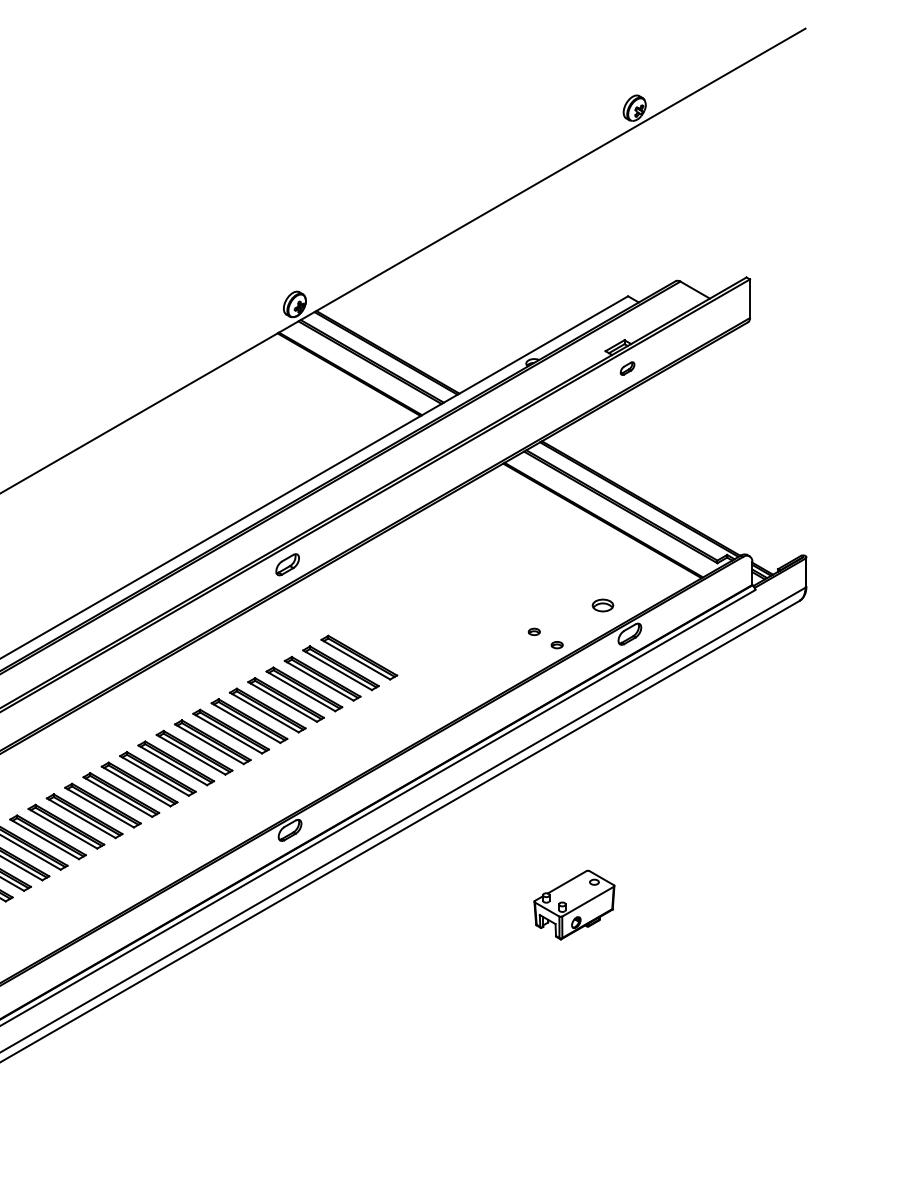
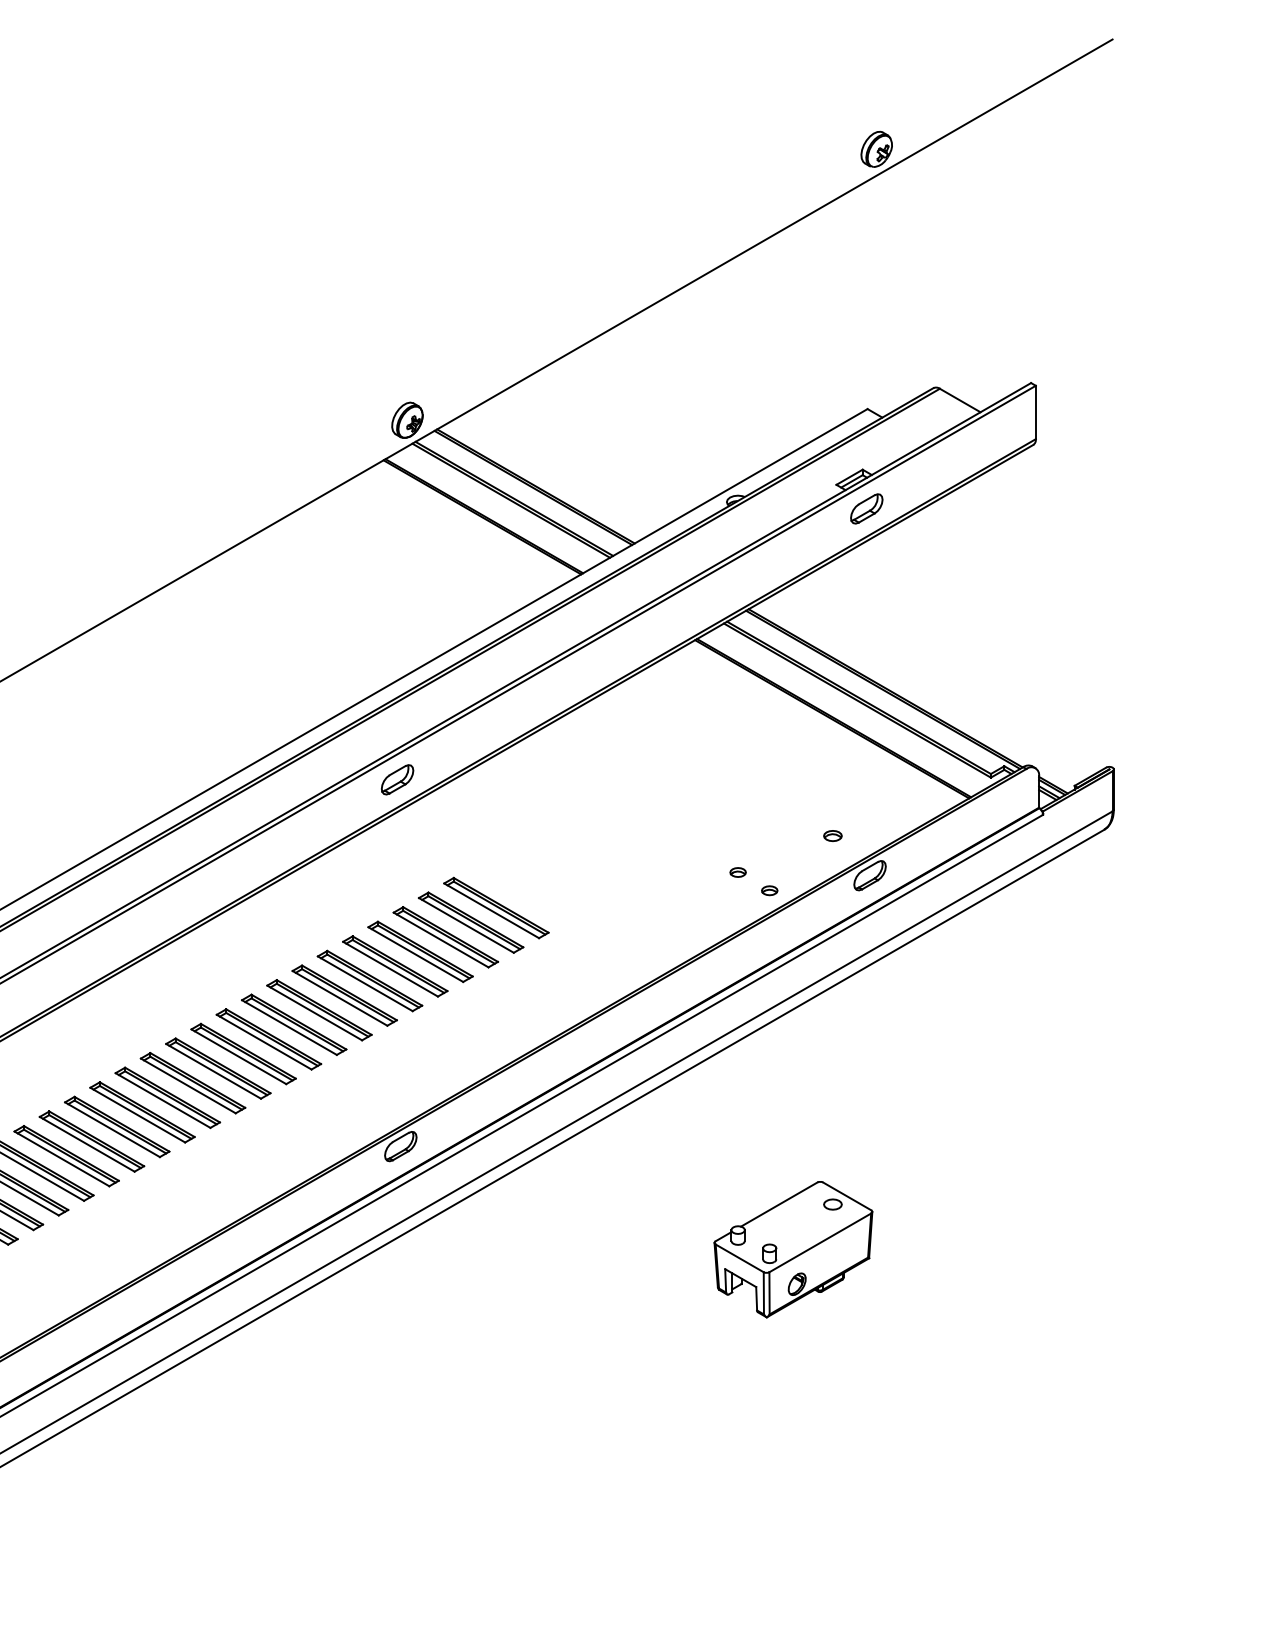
part: (627, 368) -> (866, 508), size x1.67
part: (602, 605) -> (832, 835), size x0.62
part: (574, 904) -> (793, 1249), size x1.43

